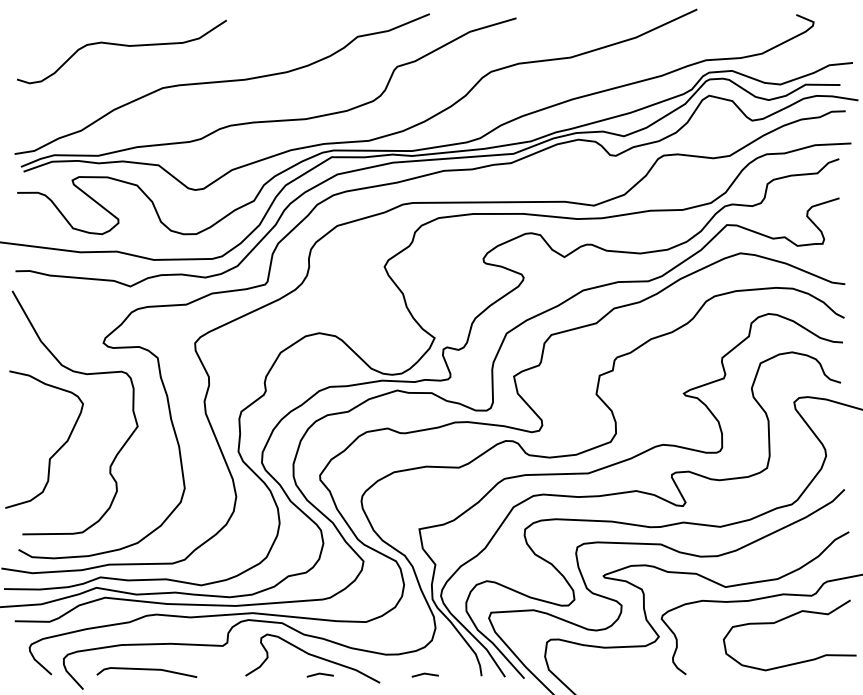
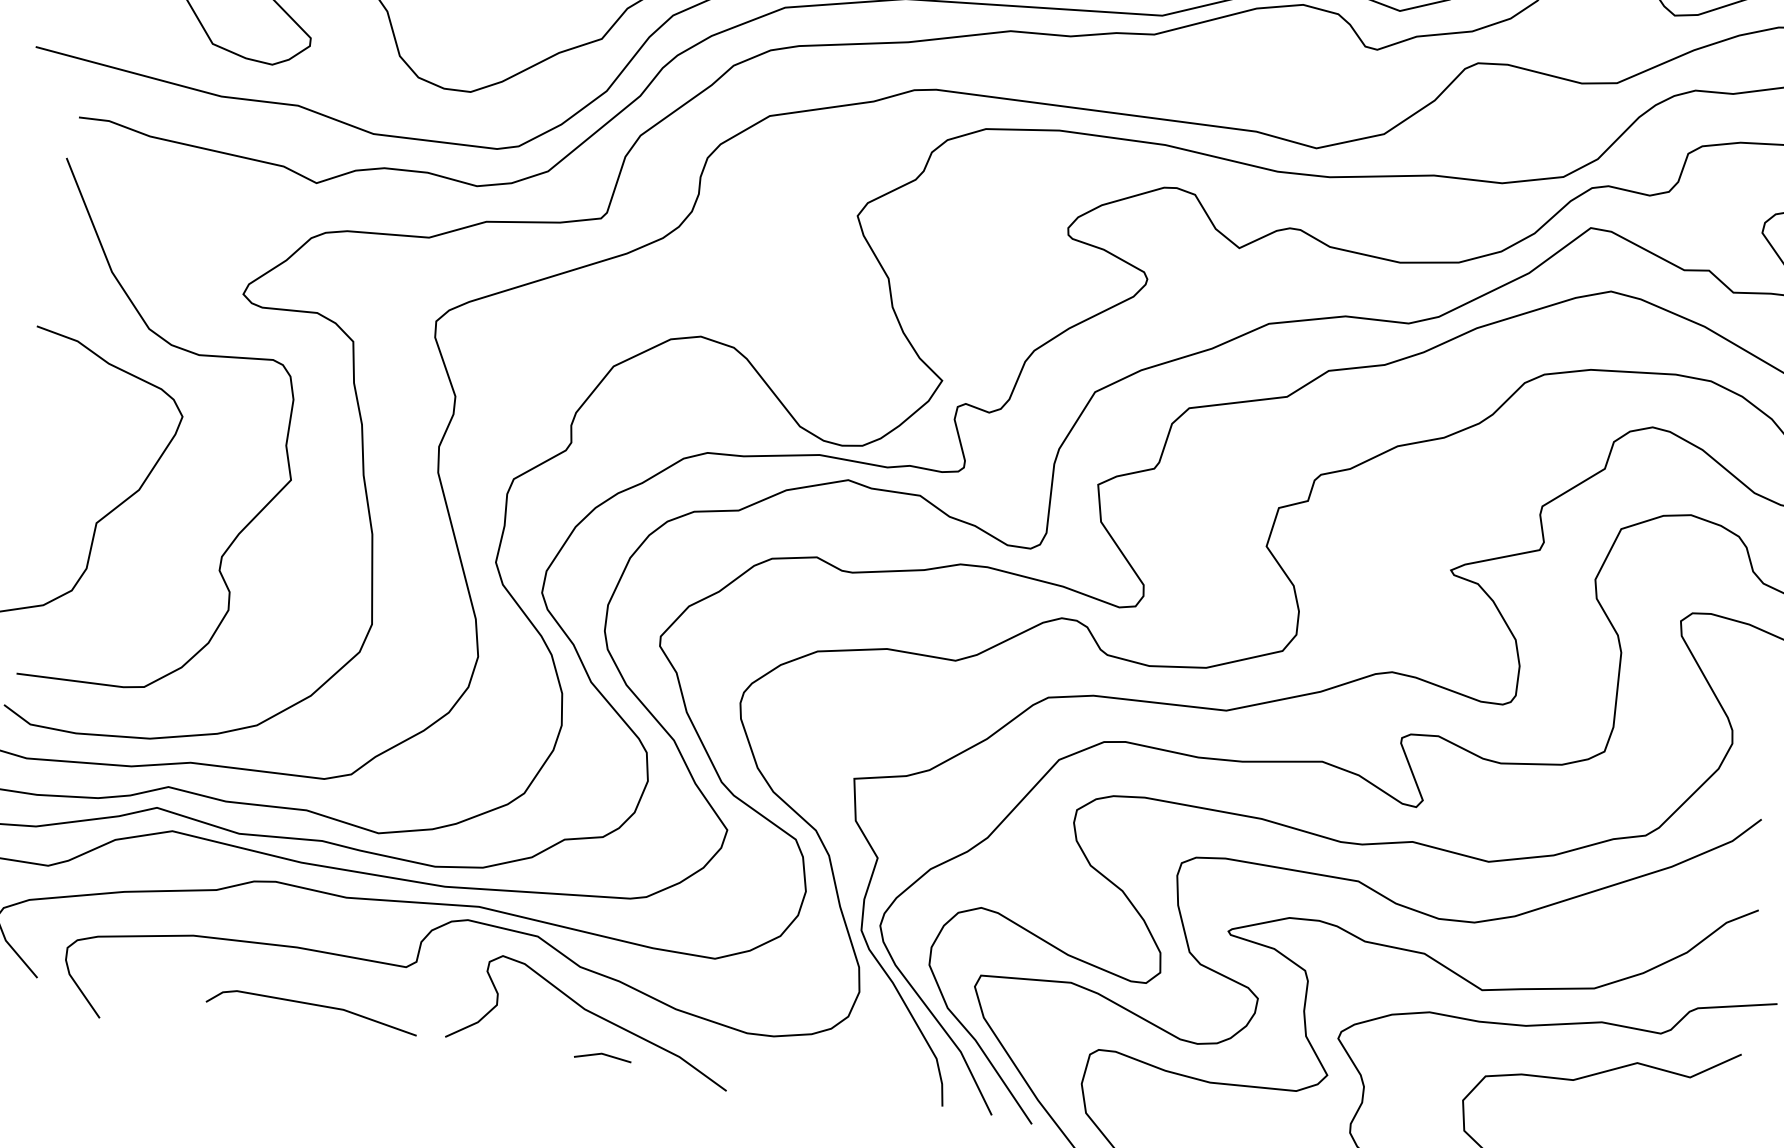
line: (146, 670) -> (311, 1006), moved
line: (424, 674) -> (822, 1086), removed

